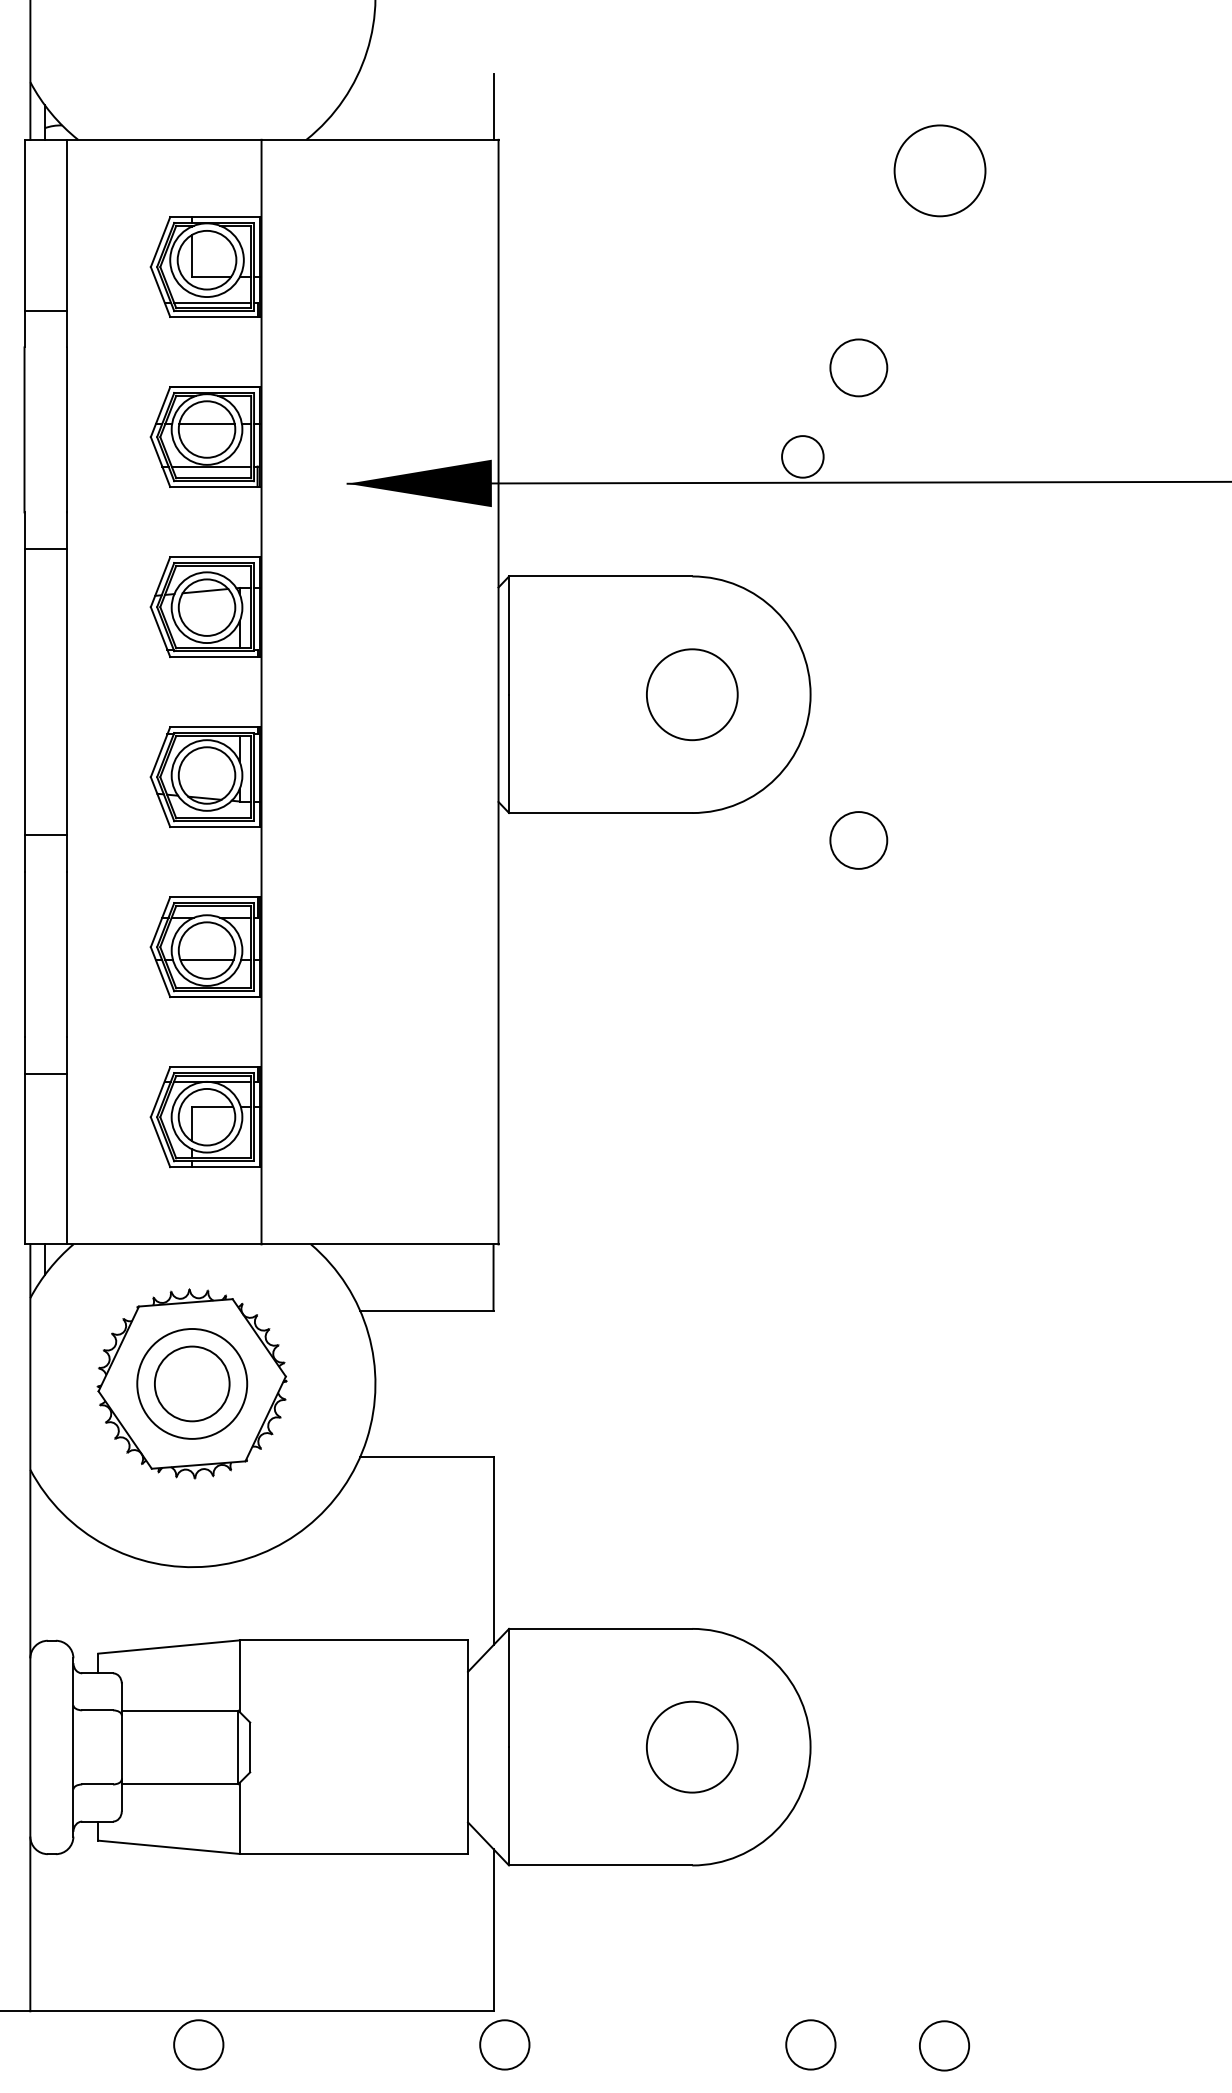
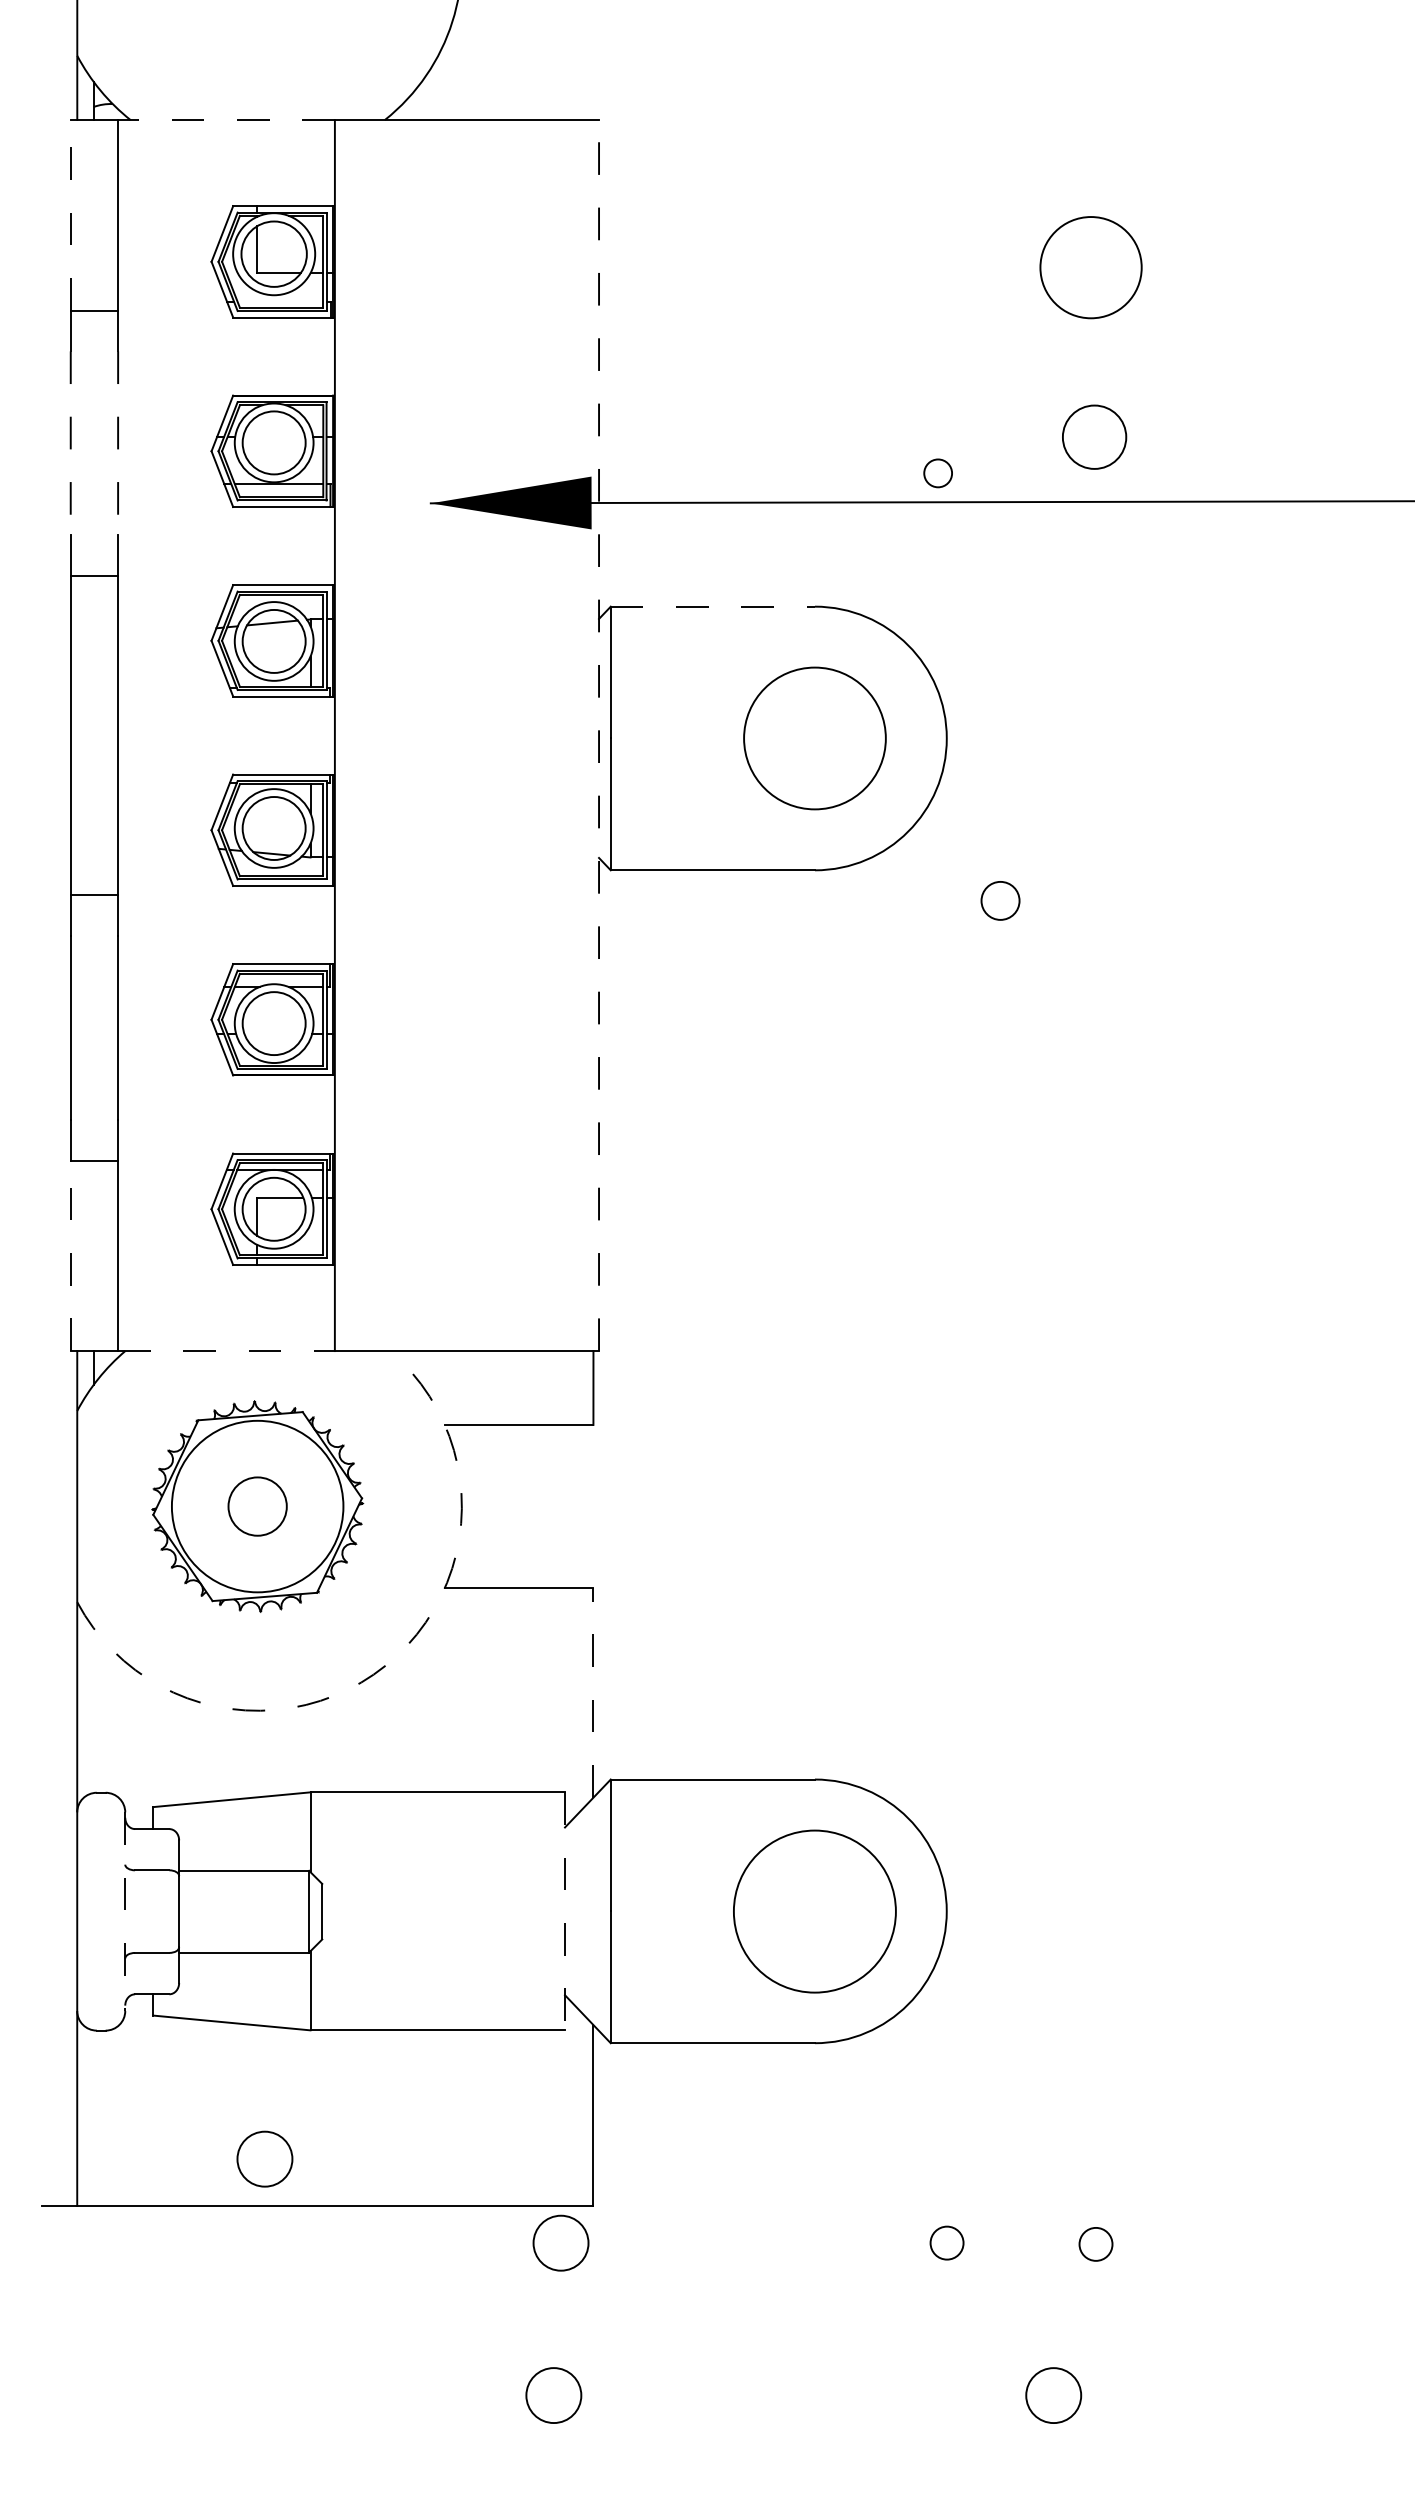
line: (493, 107) -> (593, 83), removed
line: (164, 140) -> (226, 120), solid -> dashed
circle: (939, 170) -> (1090, 267), moved
line: (24, 224) -> (70, 214), solid -> dashed
line: (212, 302) -> (280, 301), removed
circle: (858, 367) -> (1094, 436), moved
line: (207, 423) -> (274, 436), removed
line: (24, 430) -> (70, 443), solid -> dashed
line: (67, 430) -> (118, 443), solid -> dashed
circle: (802, 456) -> (937, 473), size x0.6
line: (601, 576) -> (713, 606), solid -> dashed
line: (498, 692) -> (599, 735), solid -> dashed
circle: (691, 694) -> (814, 738), size x1.4
circle: (858, 840) -> (1000, 900), size x0.6
line: (206, 960) -> (273, 1034), removed
line: (24, 1158) -> (70, 1255), solid -> dashed
line: (164, 1244) -> (226, 1351), solid -> dashed
circle: (192, 1383) -> (257, 1506), size x0.7
circle: (192, 1383) -> (257, 1506), size x1.4
arc: (306, 1526) -> (385, 1665), solid -> dashed
line: (493, 1550) -> (593, 1692), solid -> dashed
circle: (691, 1746) -> (814, 1910), size x1.6
line: (468, 1747) -> (565, 1911), solid -> dashed
line: (73, 1748) -> (125, 1912), solid -> dashed
circle: (198, 2044) -> (264, 2158), moved
circle: (504, 2044) -> (560, 2242), moved
circle: (810, 2044) -> (946, 2242), size x0.6
circle: (944, 2046) -> (1095, 2244), size x0.6

